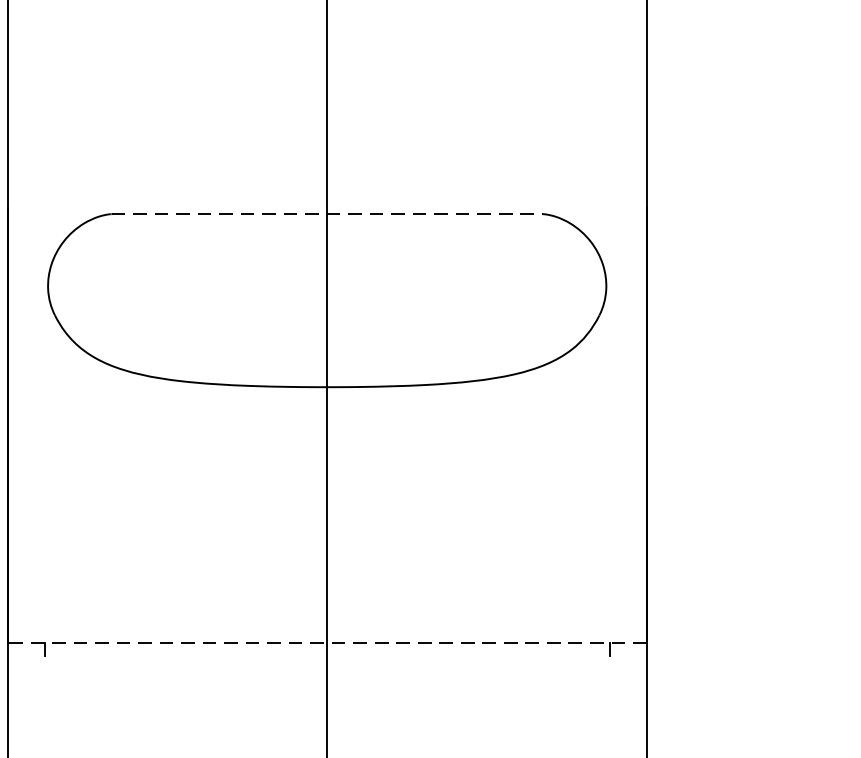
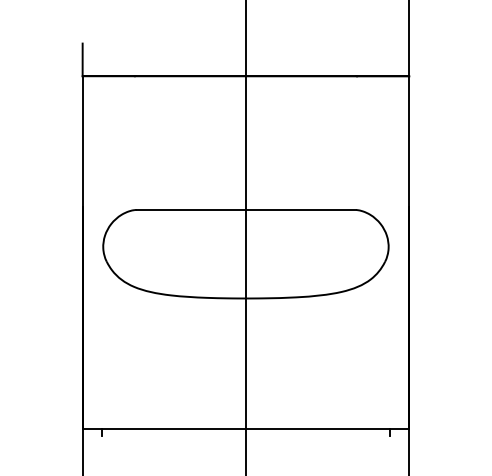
line: (328, 215) -> (246, 210), dashed -> solid
line: (326, 643) -> (245, 429), dashed -> solid

